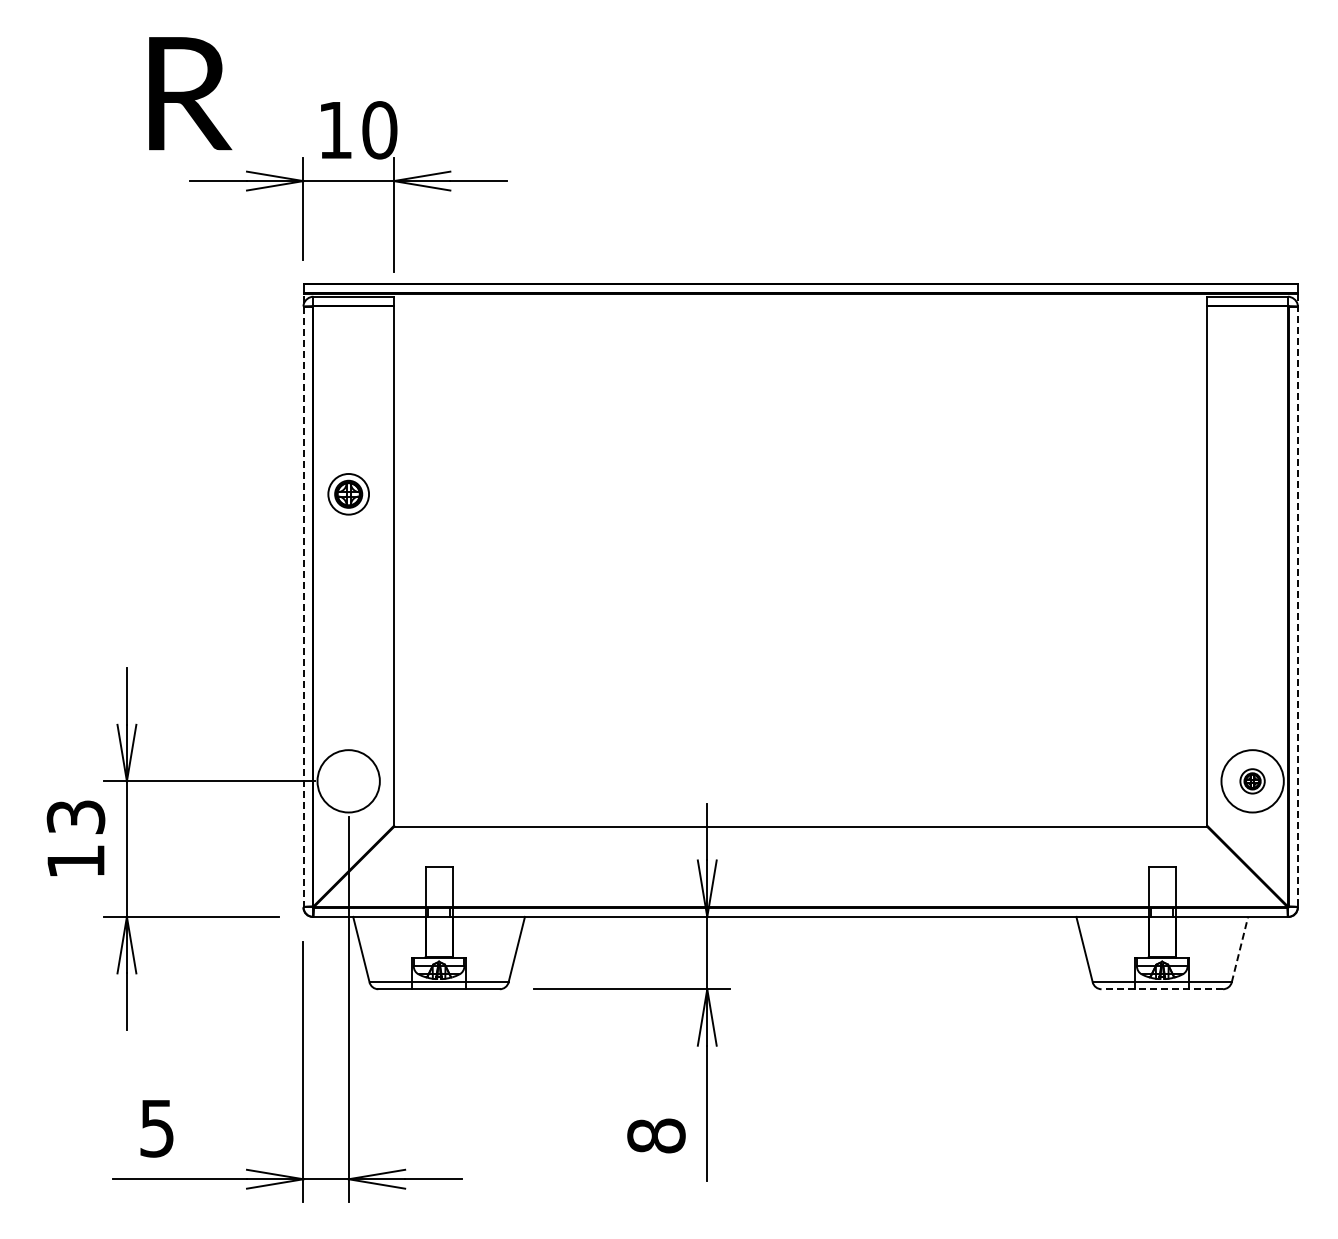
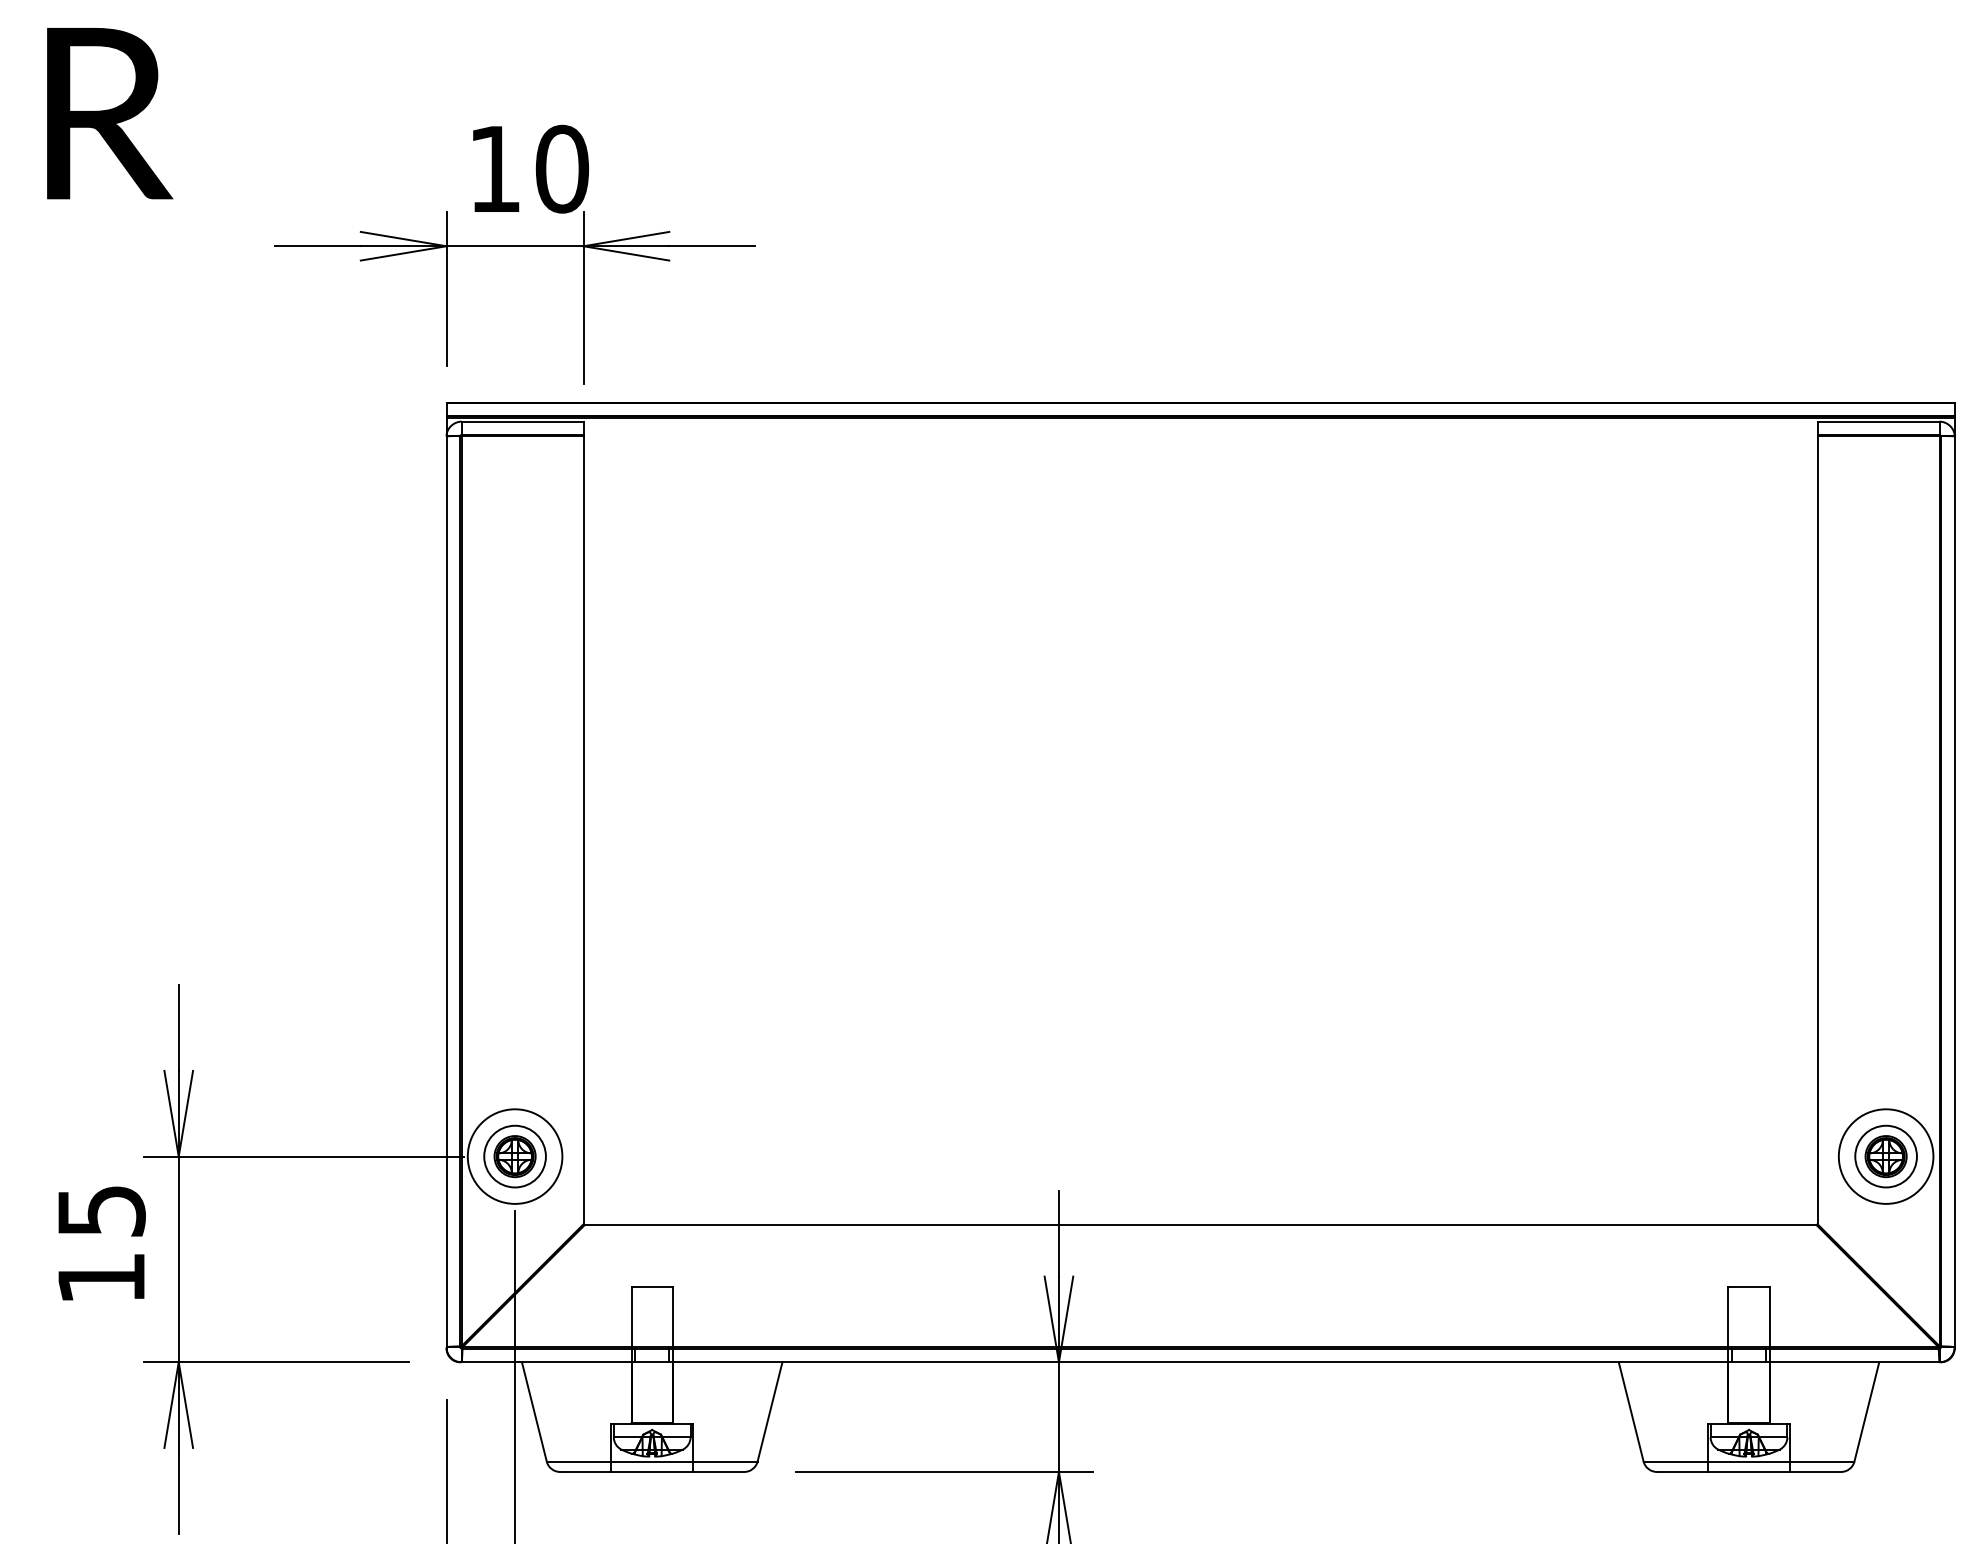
text: (190, 93) -> (109, 113), moved
part: (348, 494) -> (514, 1156), moved
line: (303, 601) -> (446, 883), dashed -> solid
line: (1297, 601) -> (1954, 883), dashed -> solid
part: (1252, 781) -> (1885, 1156), size x1.67
text: (75, 816) -> (100, 1209), 13 -> 15
line: (1239, 949) -> (1866, 1411), dashed -> solid
line: (1162, 989) -> (1749, 1472), dashed -> solid

